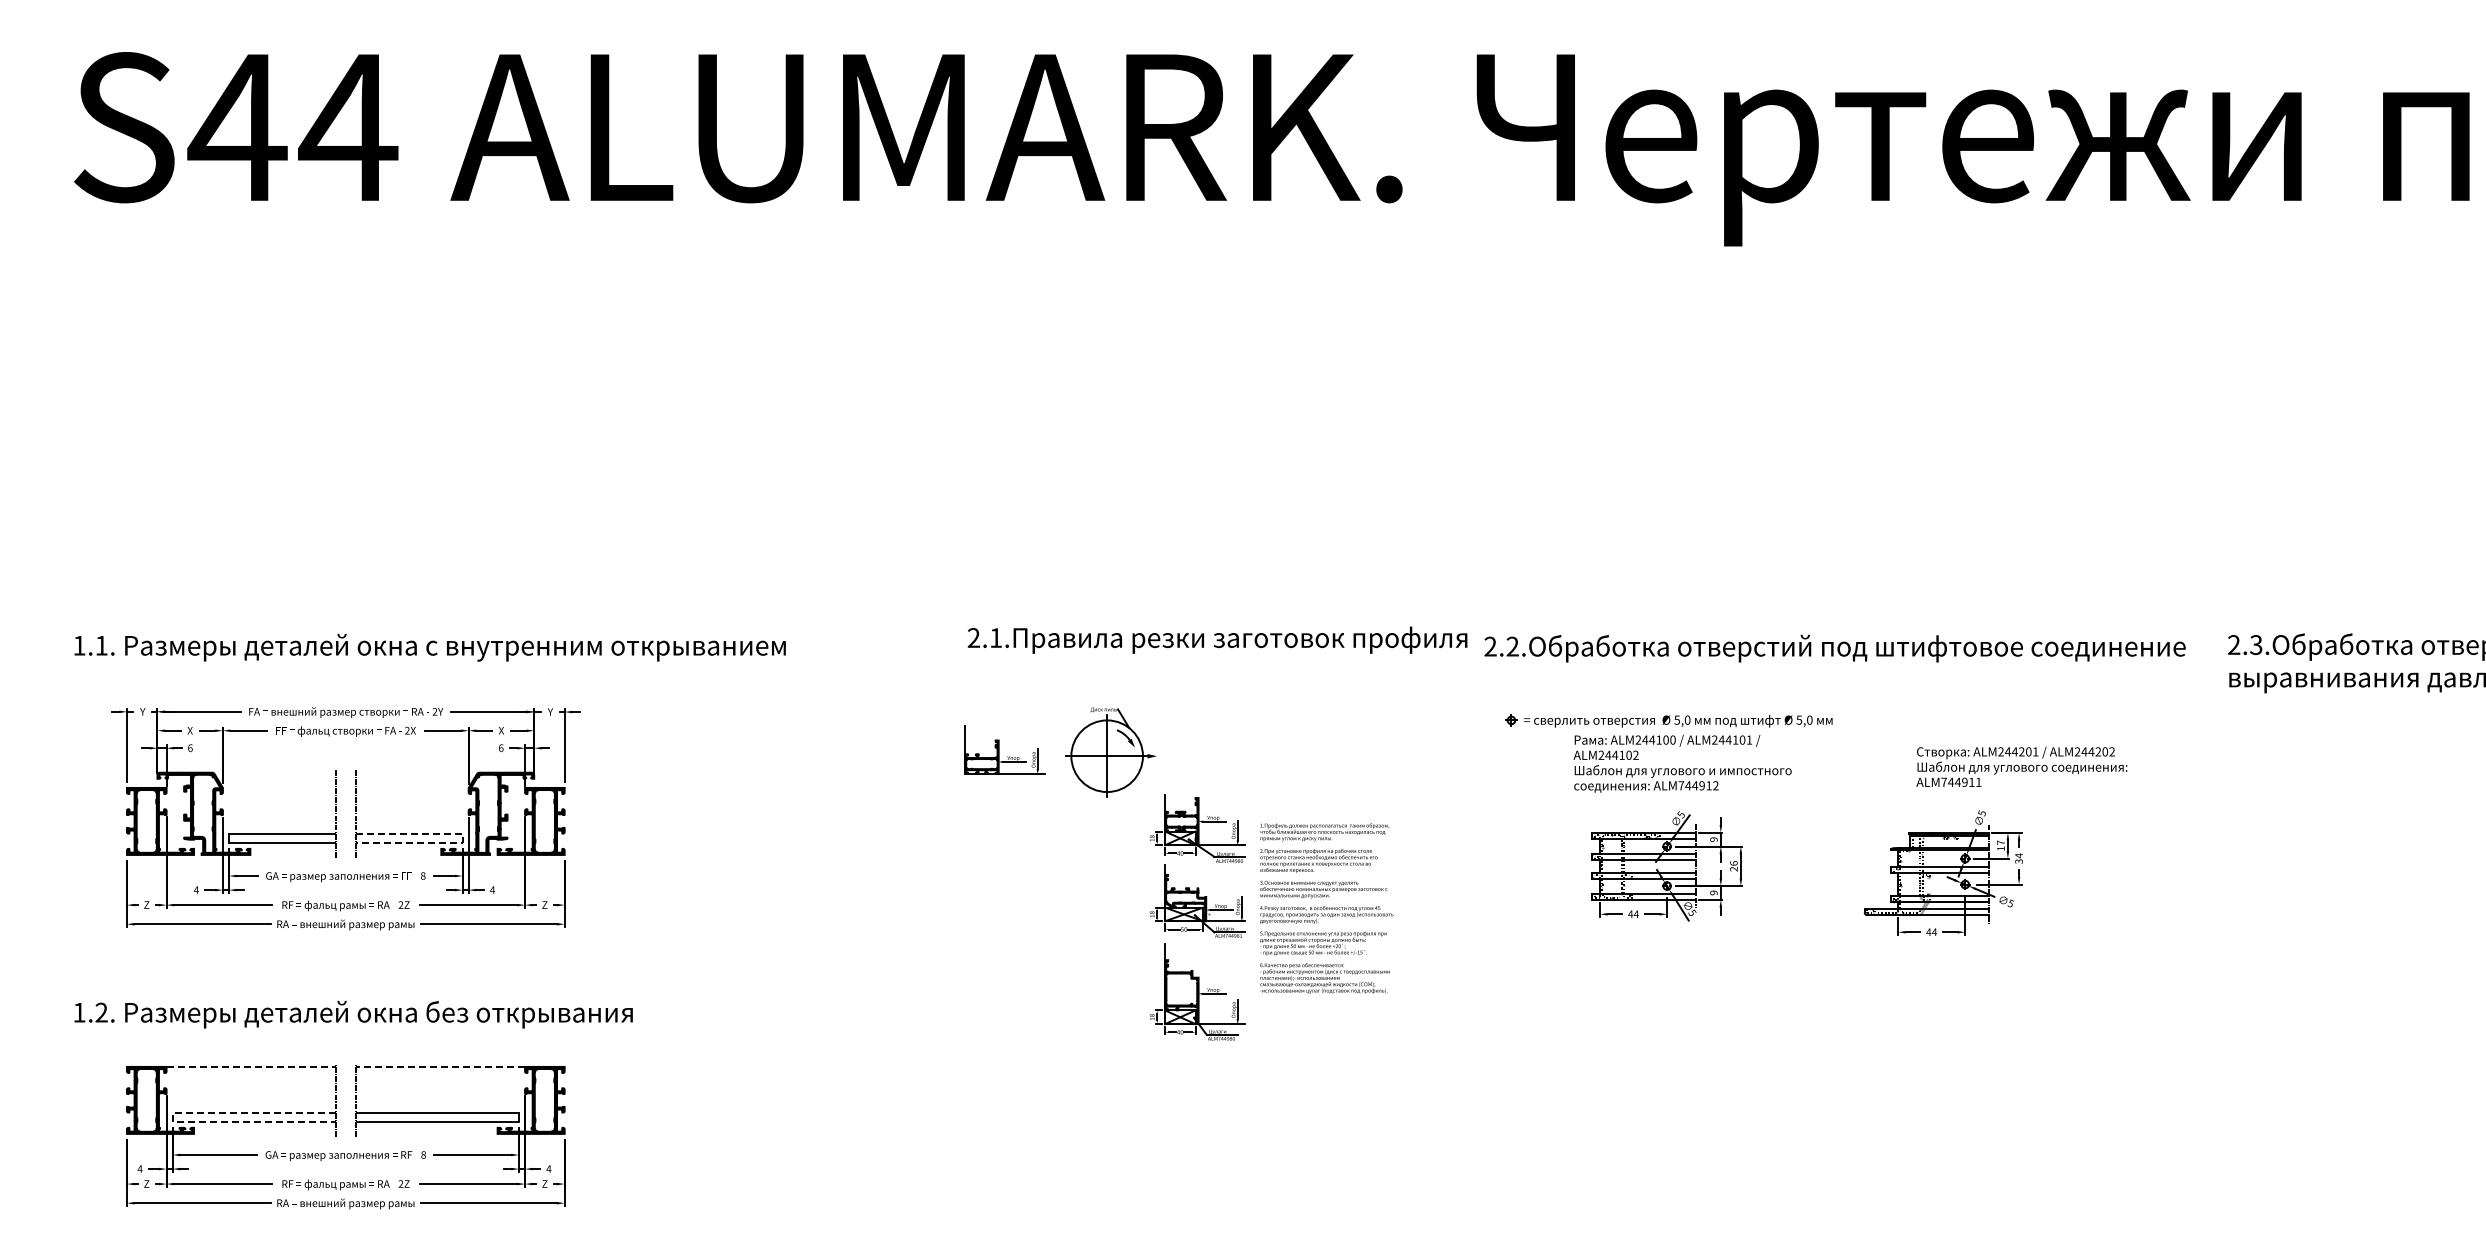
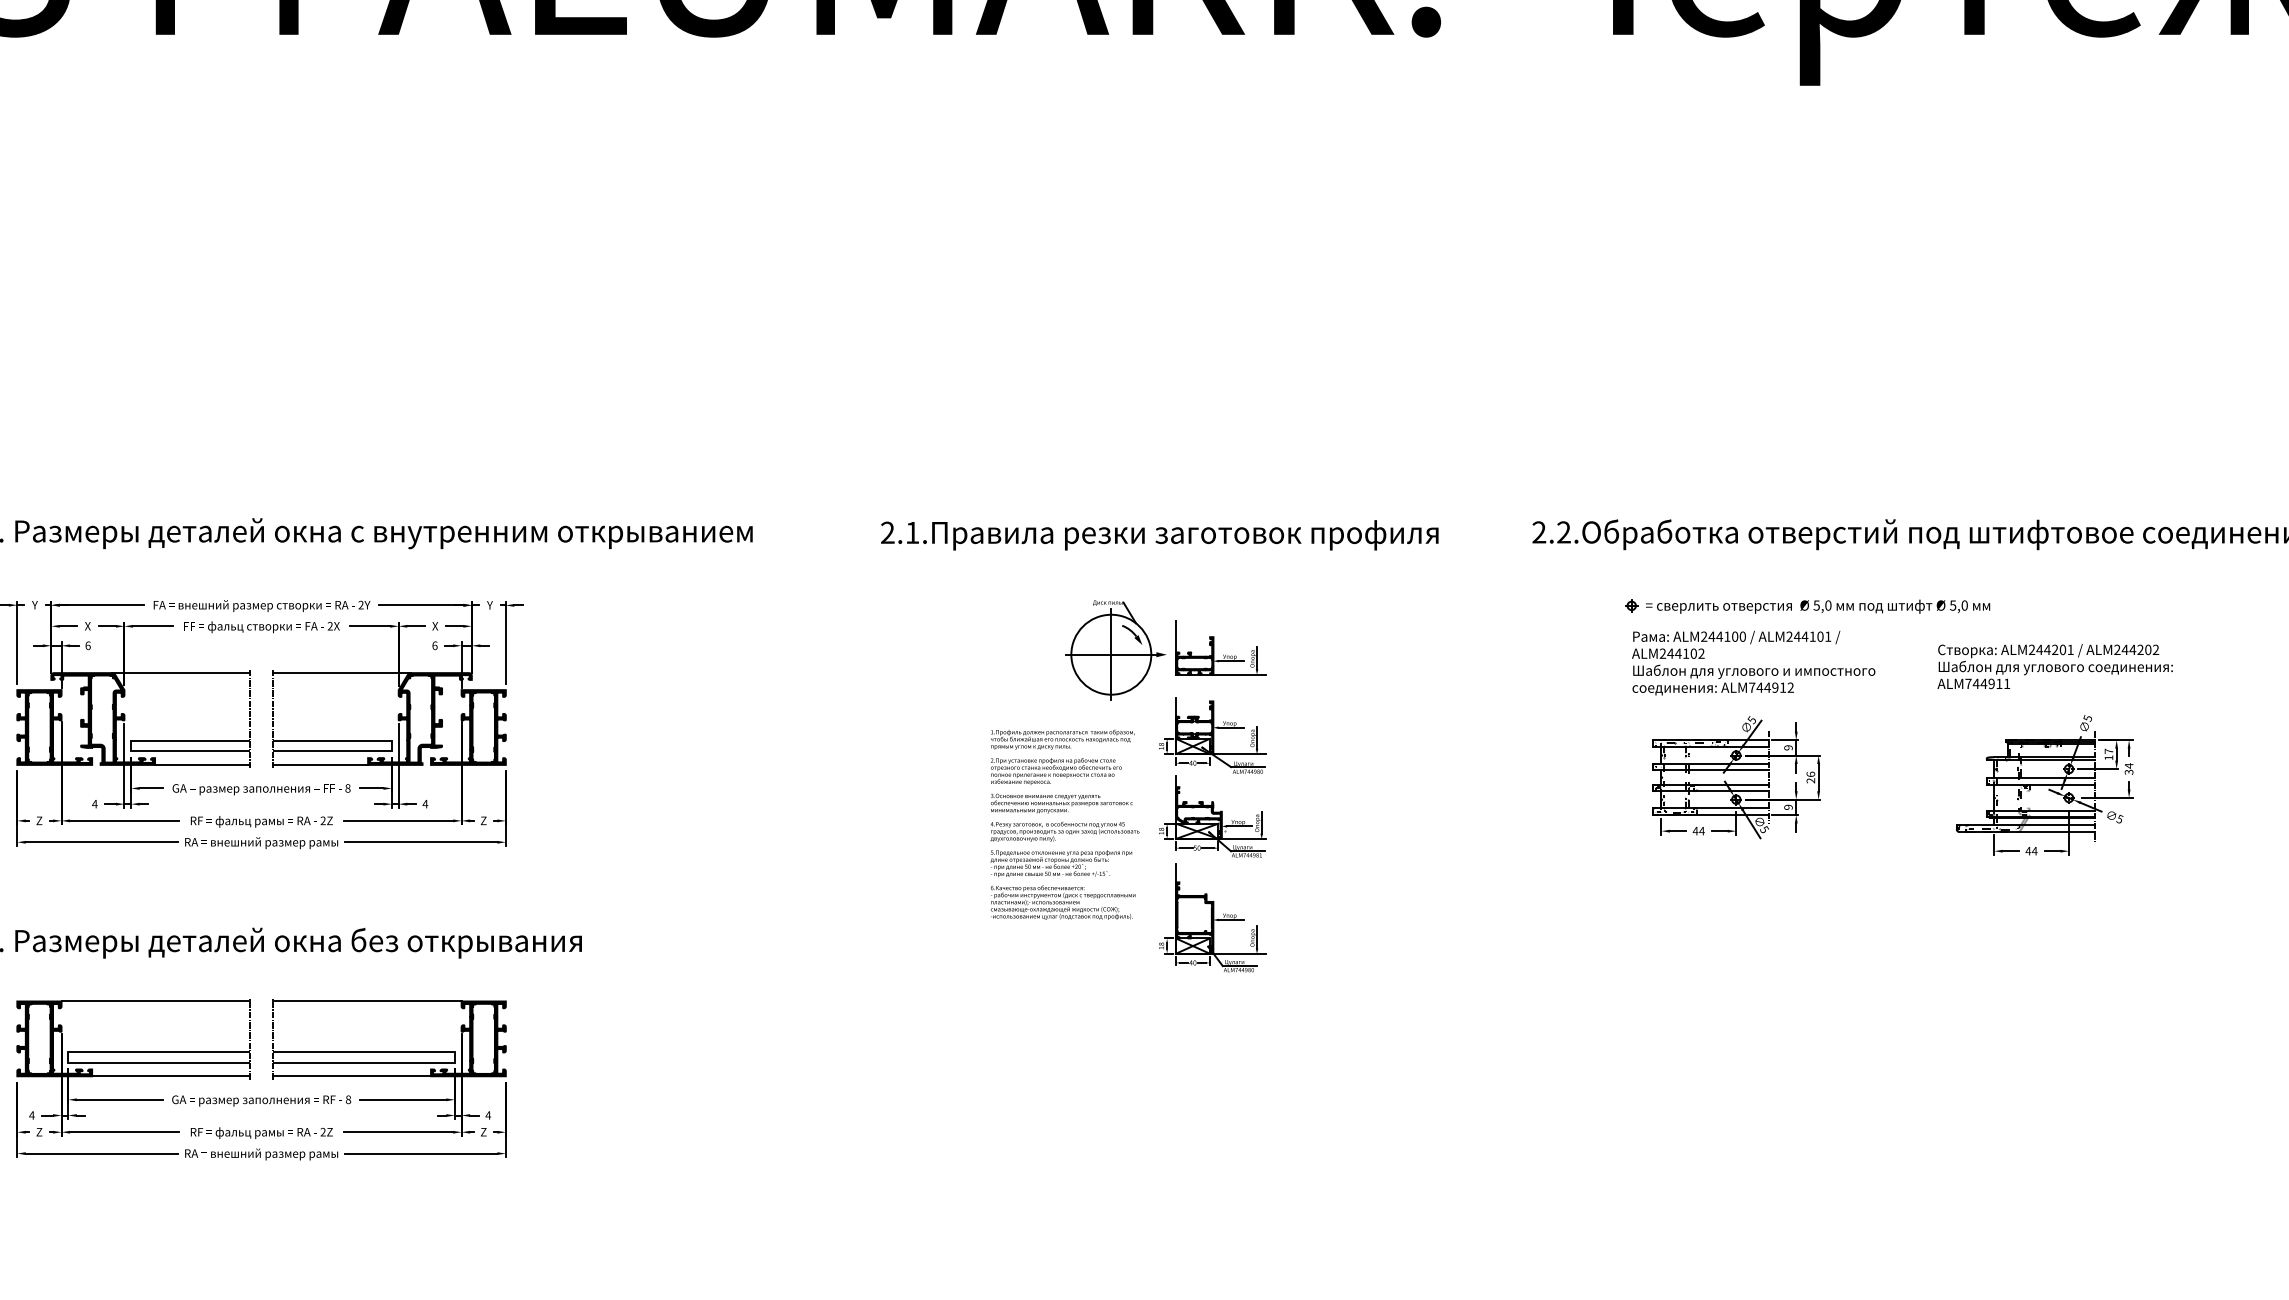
text: (1217, 639) -> (1159, 534), moved
part: (1668, 720) -> (1807, 605), moved
part: (1004, 749) -> (1219, 647), moved
text: (2021, 766) -> (2054, 666), moved
line: (273, 772) -> (180, 672), added
line: (417, 772) -> (341, 672), added
line: (462, 838) -> (391, 746), dashed -> solid
line: (292, 854) -> (202, 764), added
line: (398, 854) -> (320, 764), added
text: (1326, 908) -> (1064, 824), moved
line: (251, 1066) -> (156, 1001), dashed -> solid
line: (440, 1066) -> (367, 1001), dashed -> solid
line: (172, 1117) -> (68, 1057), dashed -> solid
line: (264, 1133) -> (170, 1075), added
line: (426, 1133) -> (351, 1075), added

